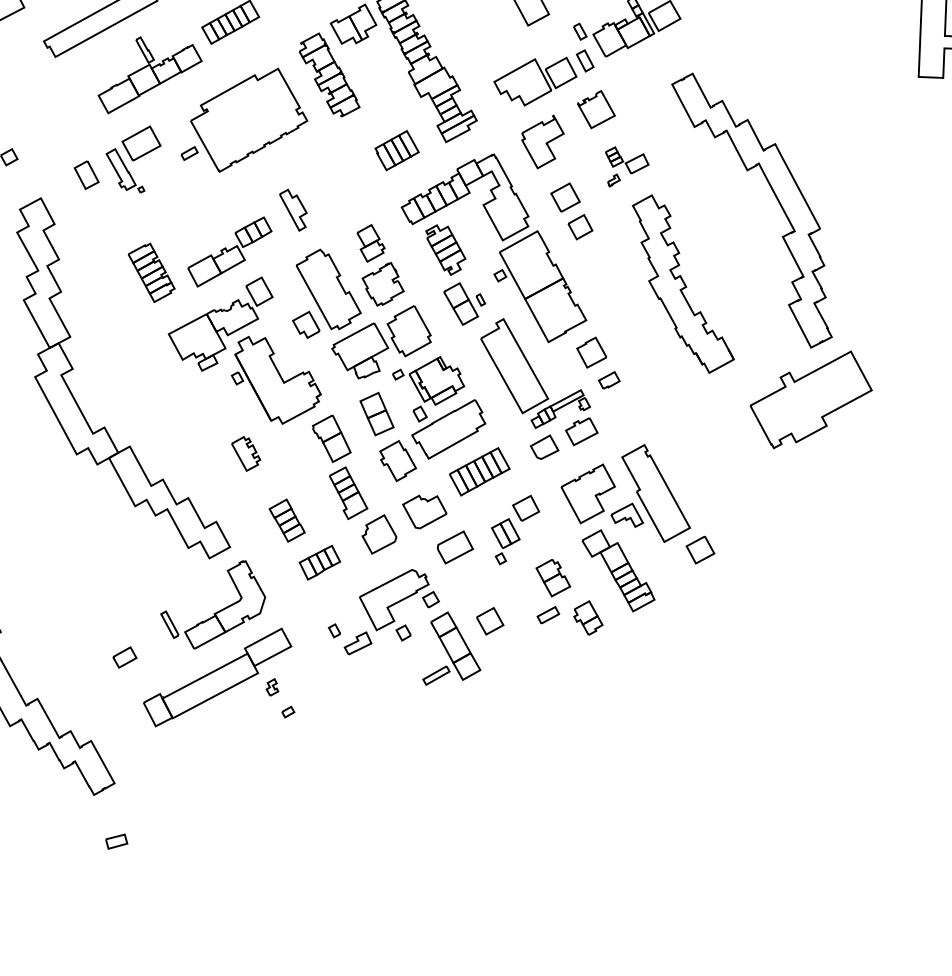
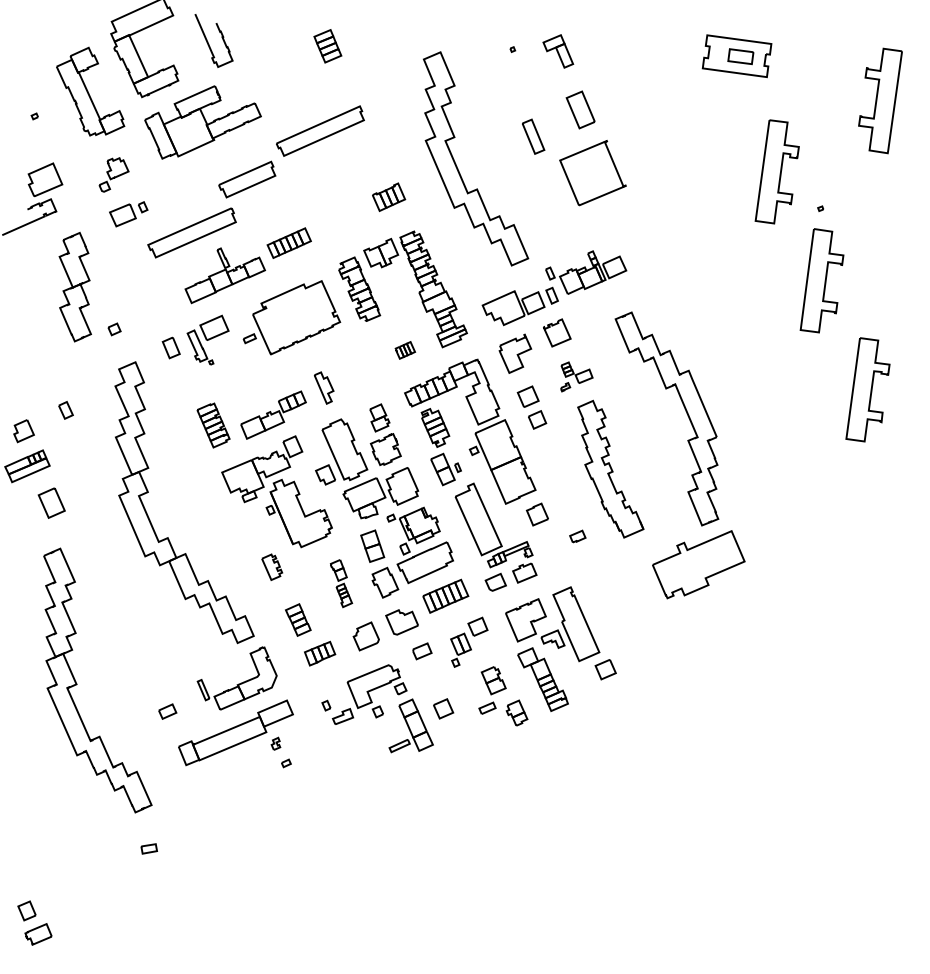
part: (397, 150) -> (405, 350), size x0.6
part: (608, 380) -> (577, 536), moved
part: (340, 467) -> (341, 583), size x0.6
part: (455, 547) -> (422, 651), size x0.7

